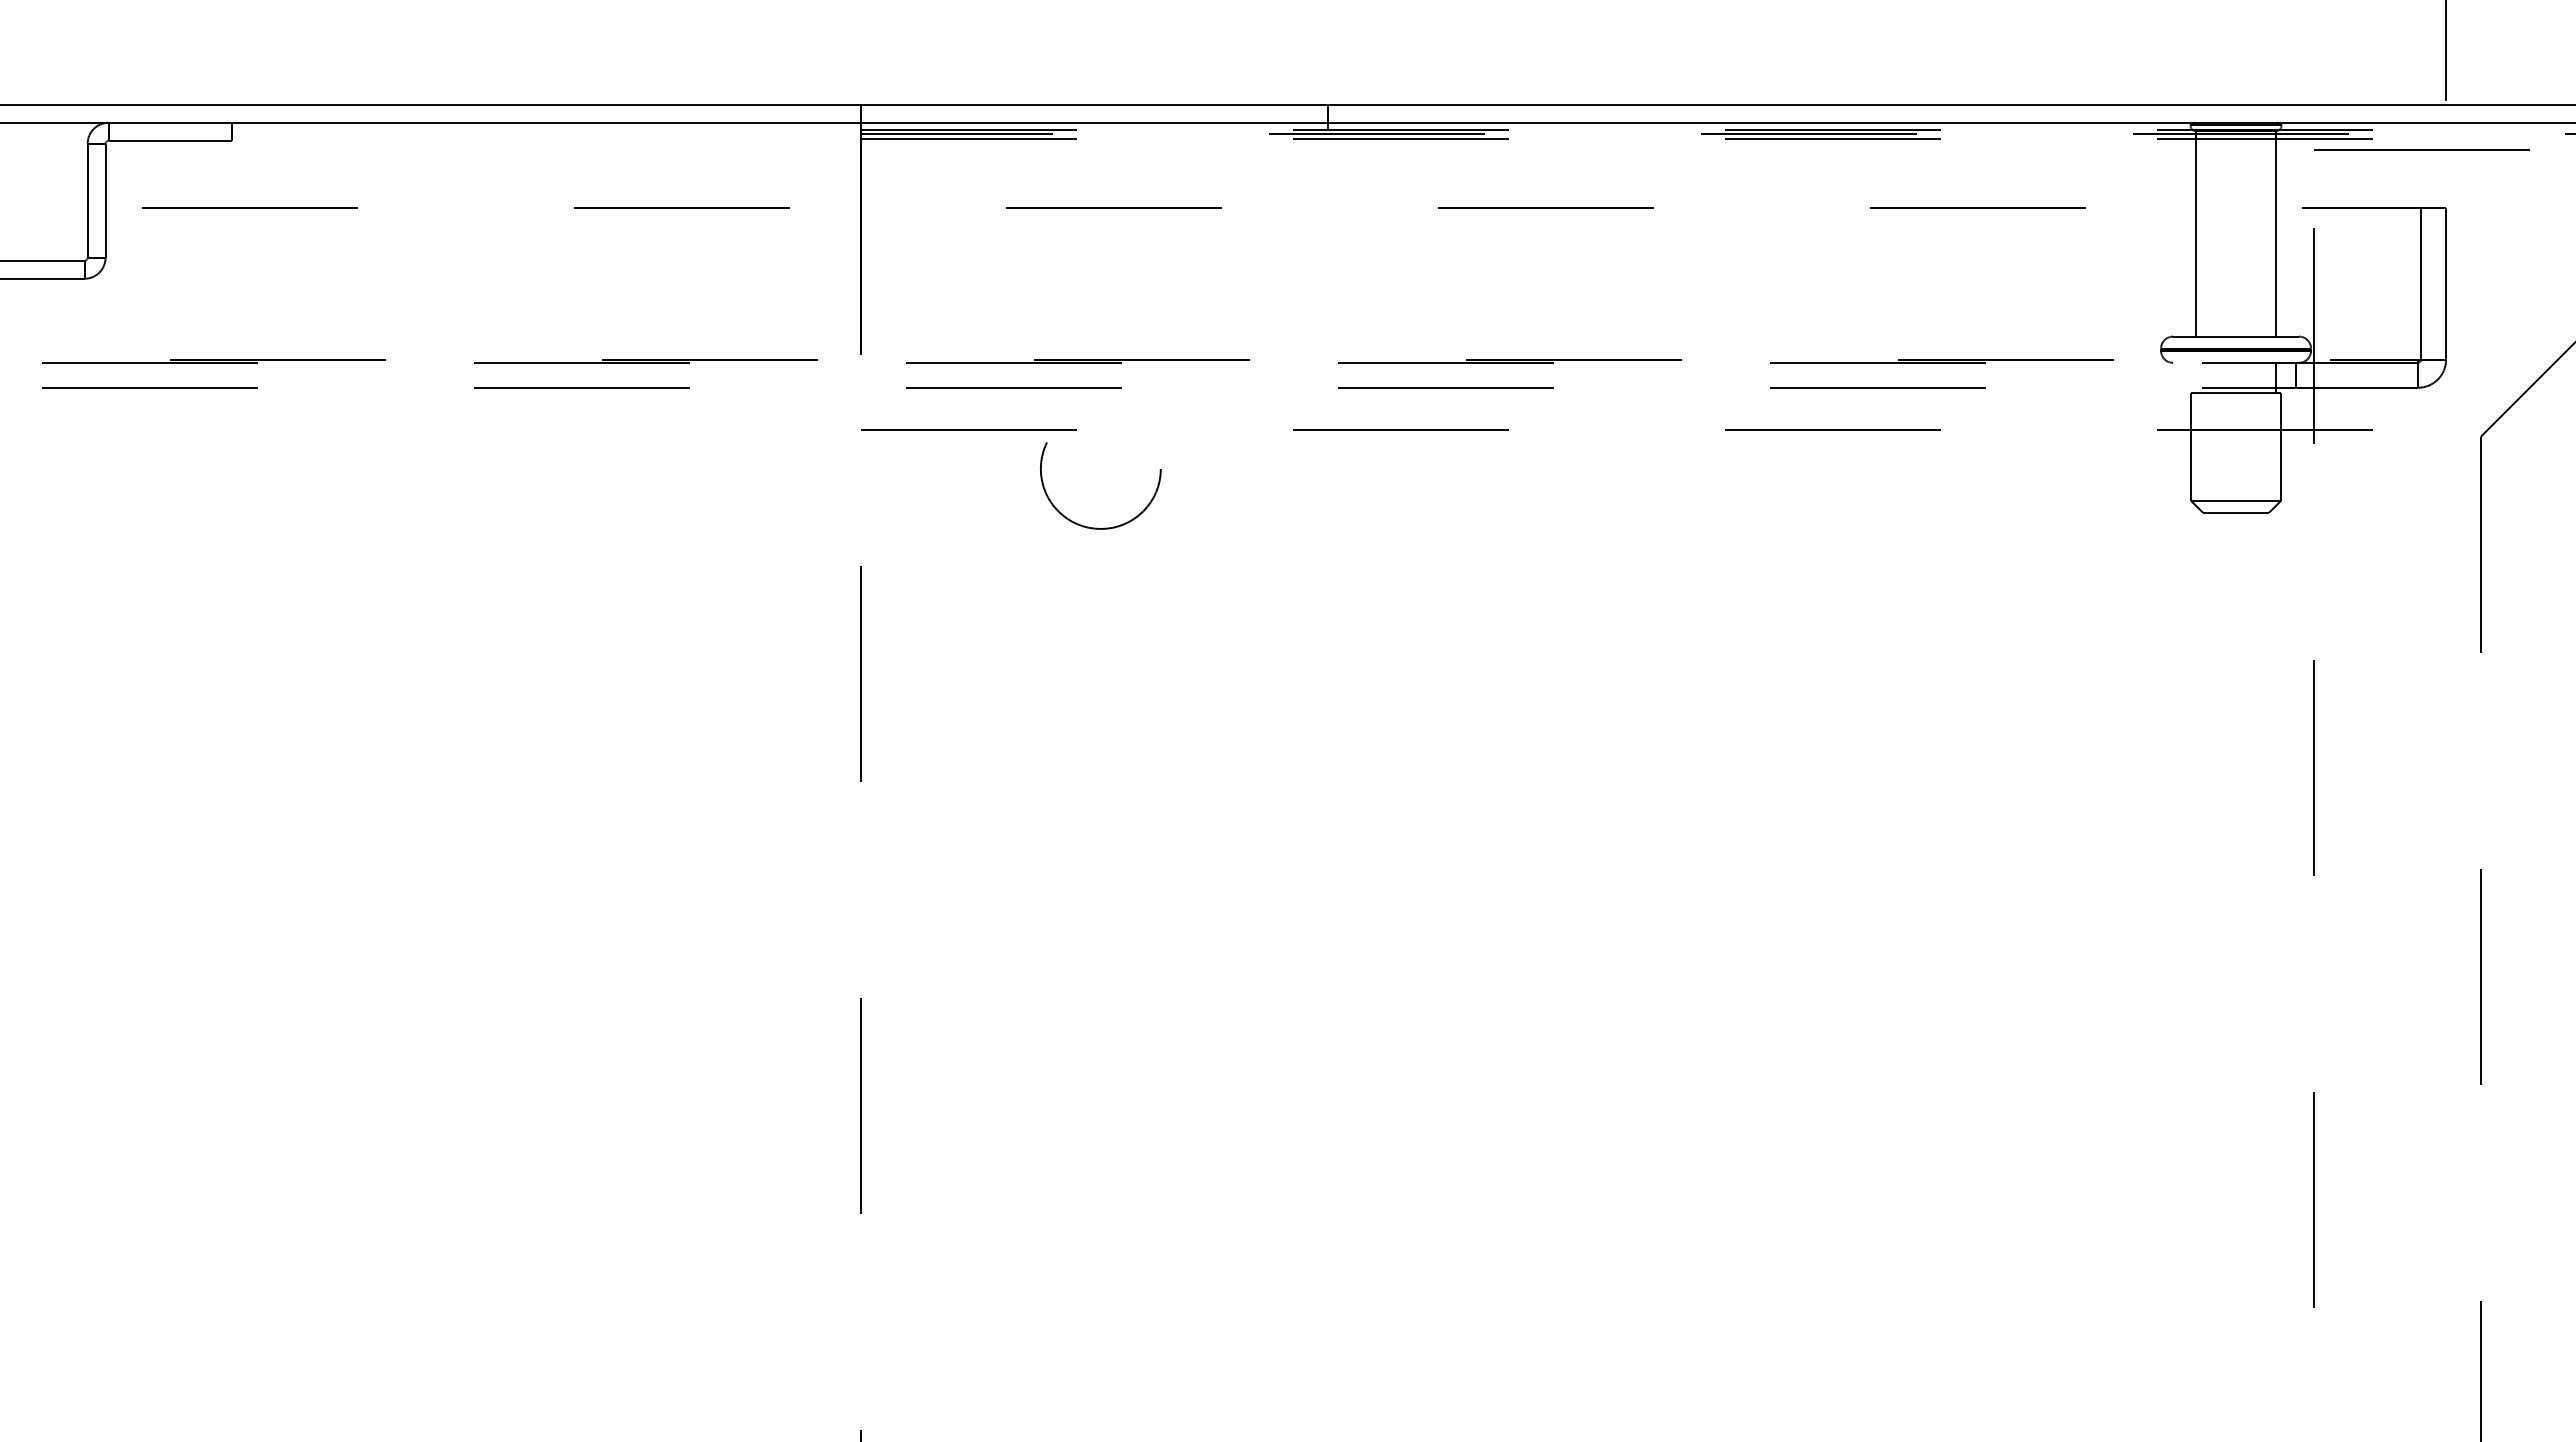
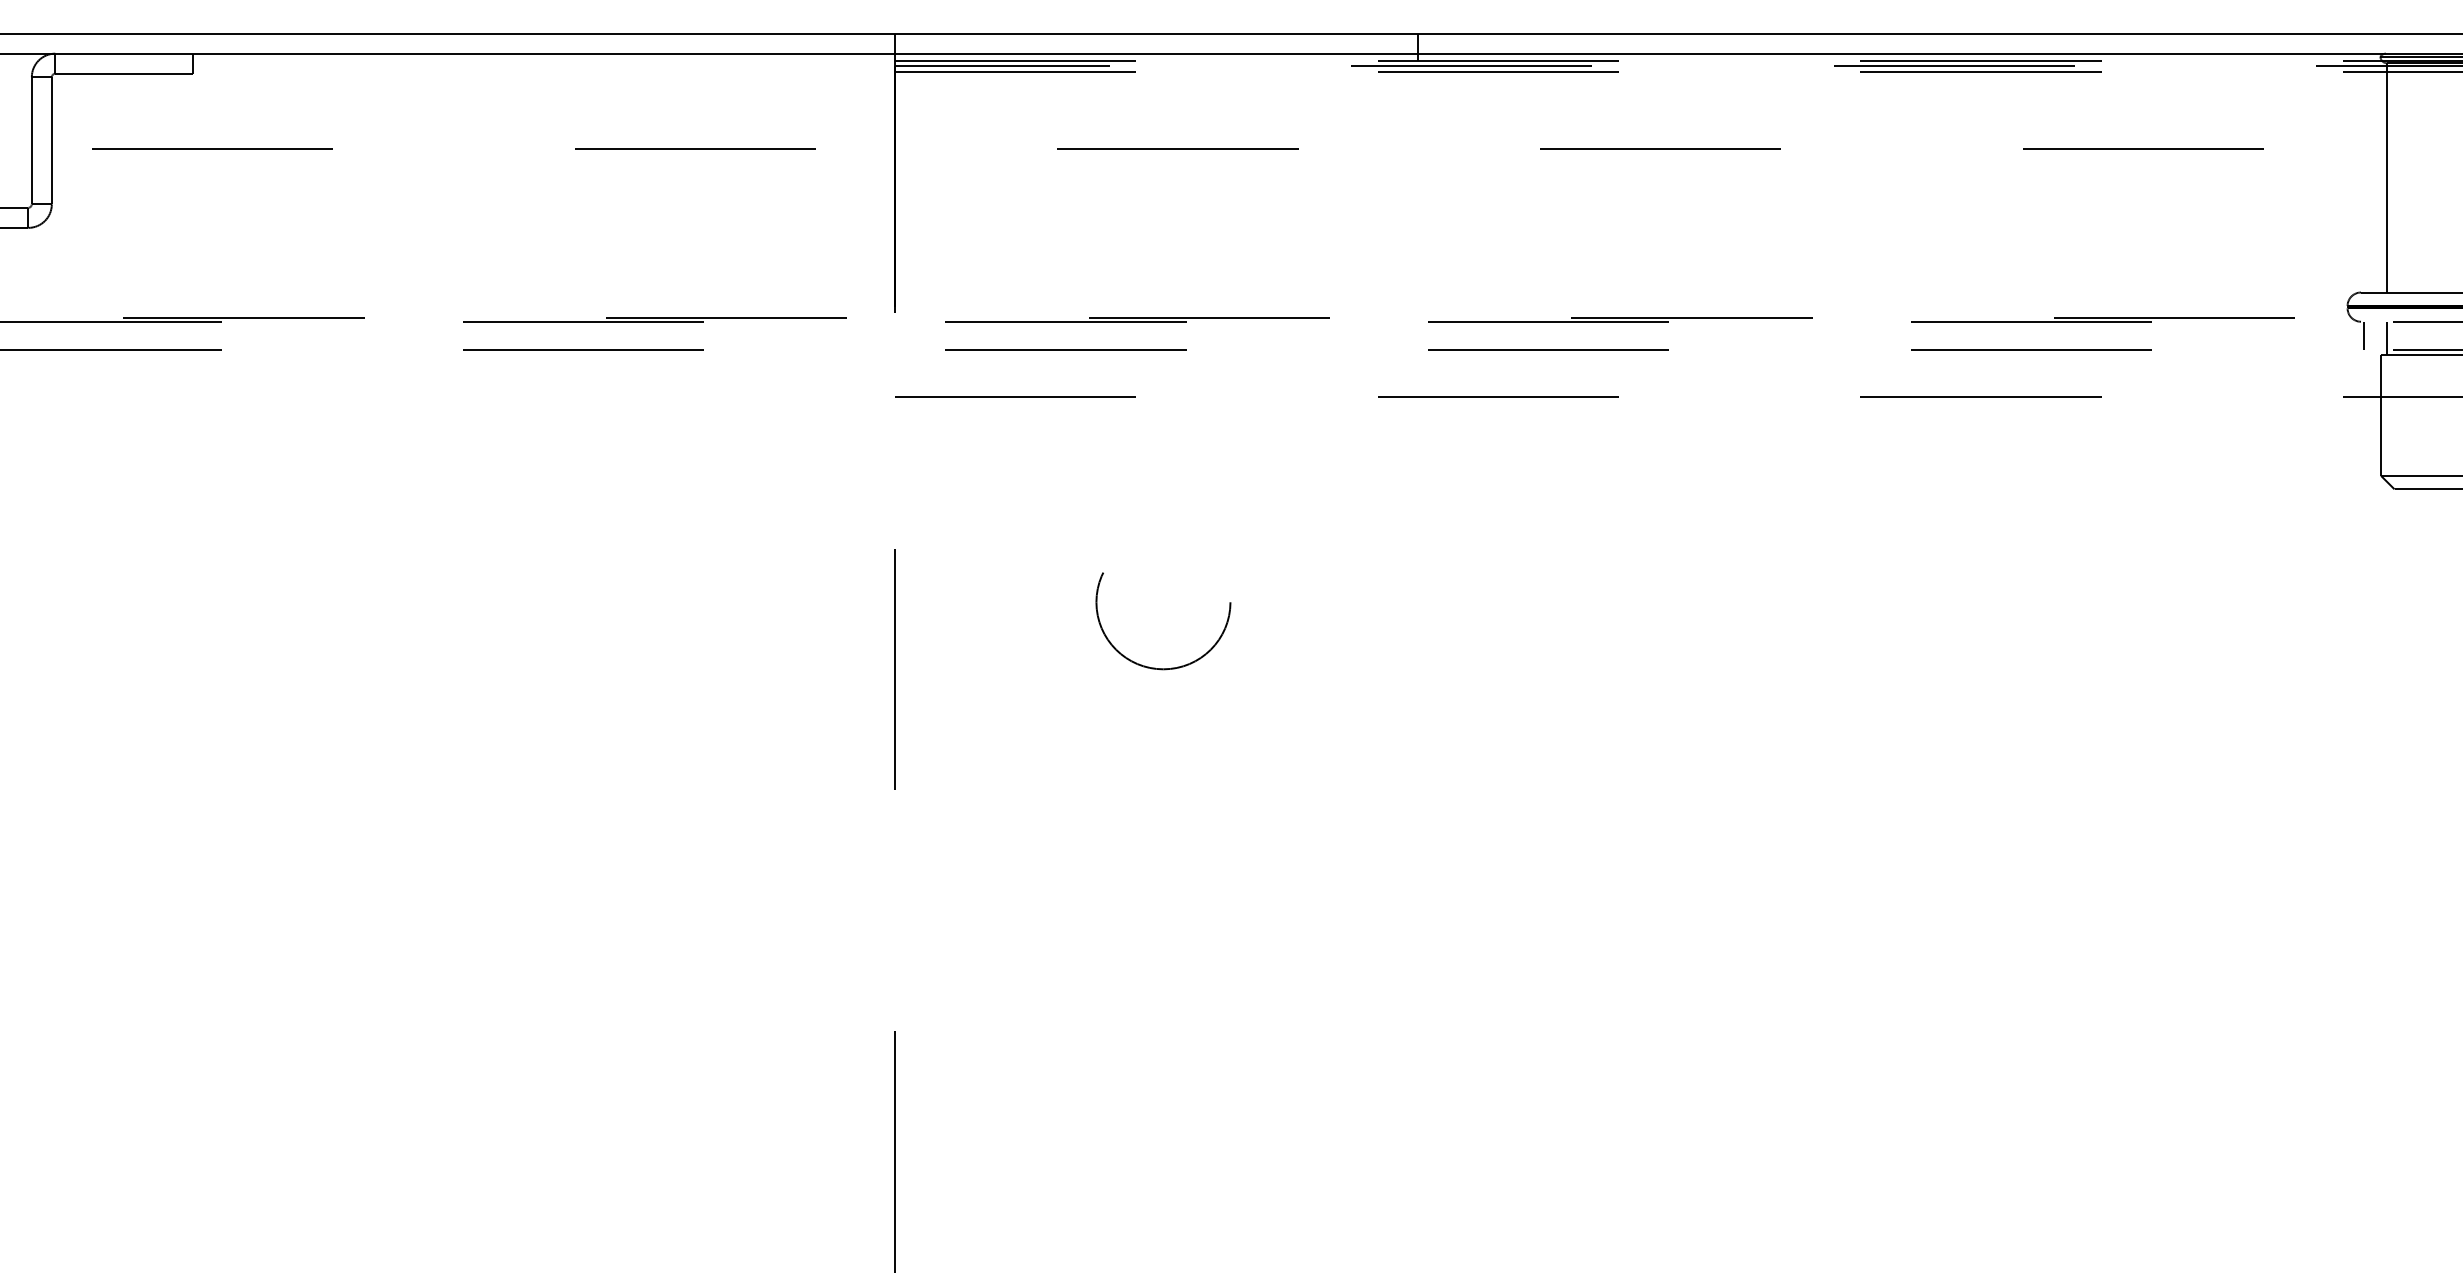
line: (2176, 374) -> (2364, 334), added
line: (2196, 377) -> (2387, 338), added
circle: (1100, 485) -> (1163, 620), moved

